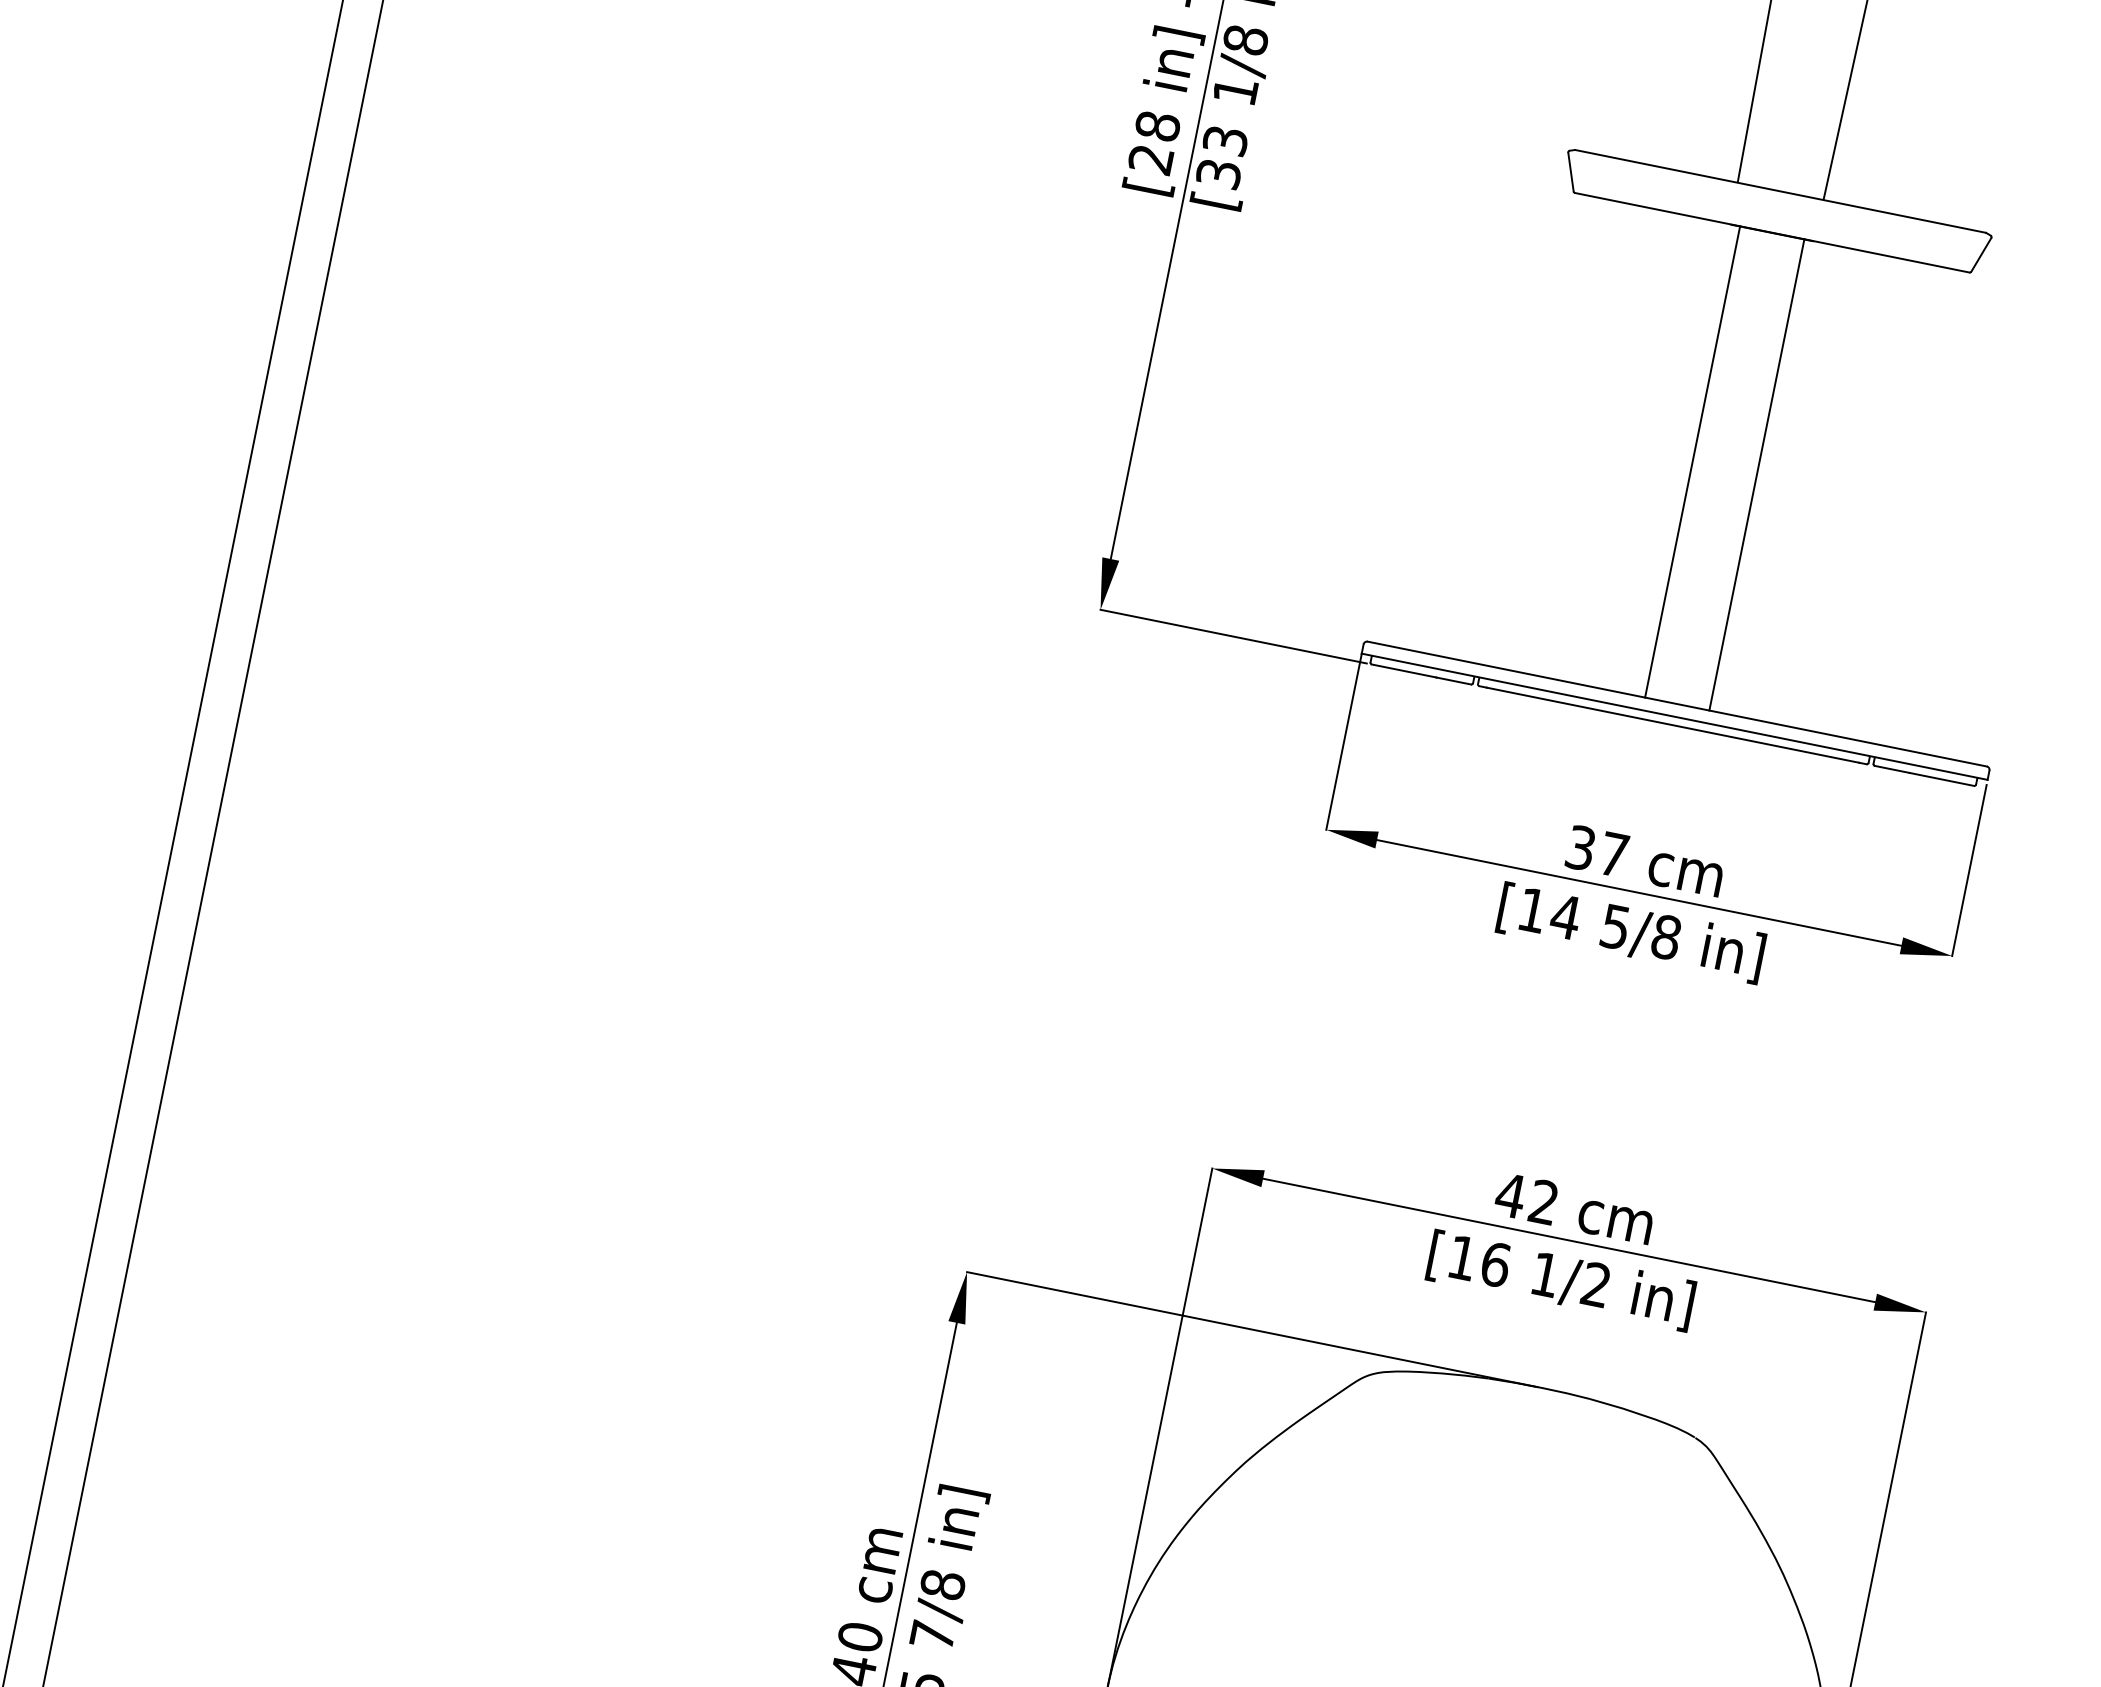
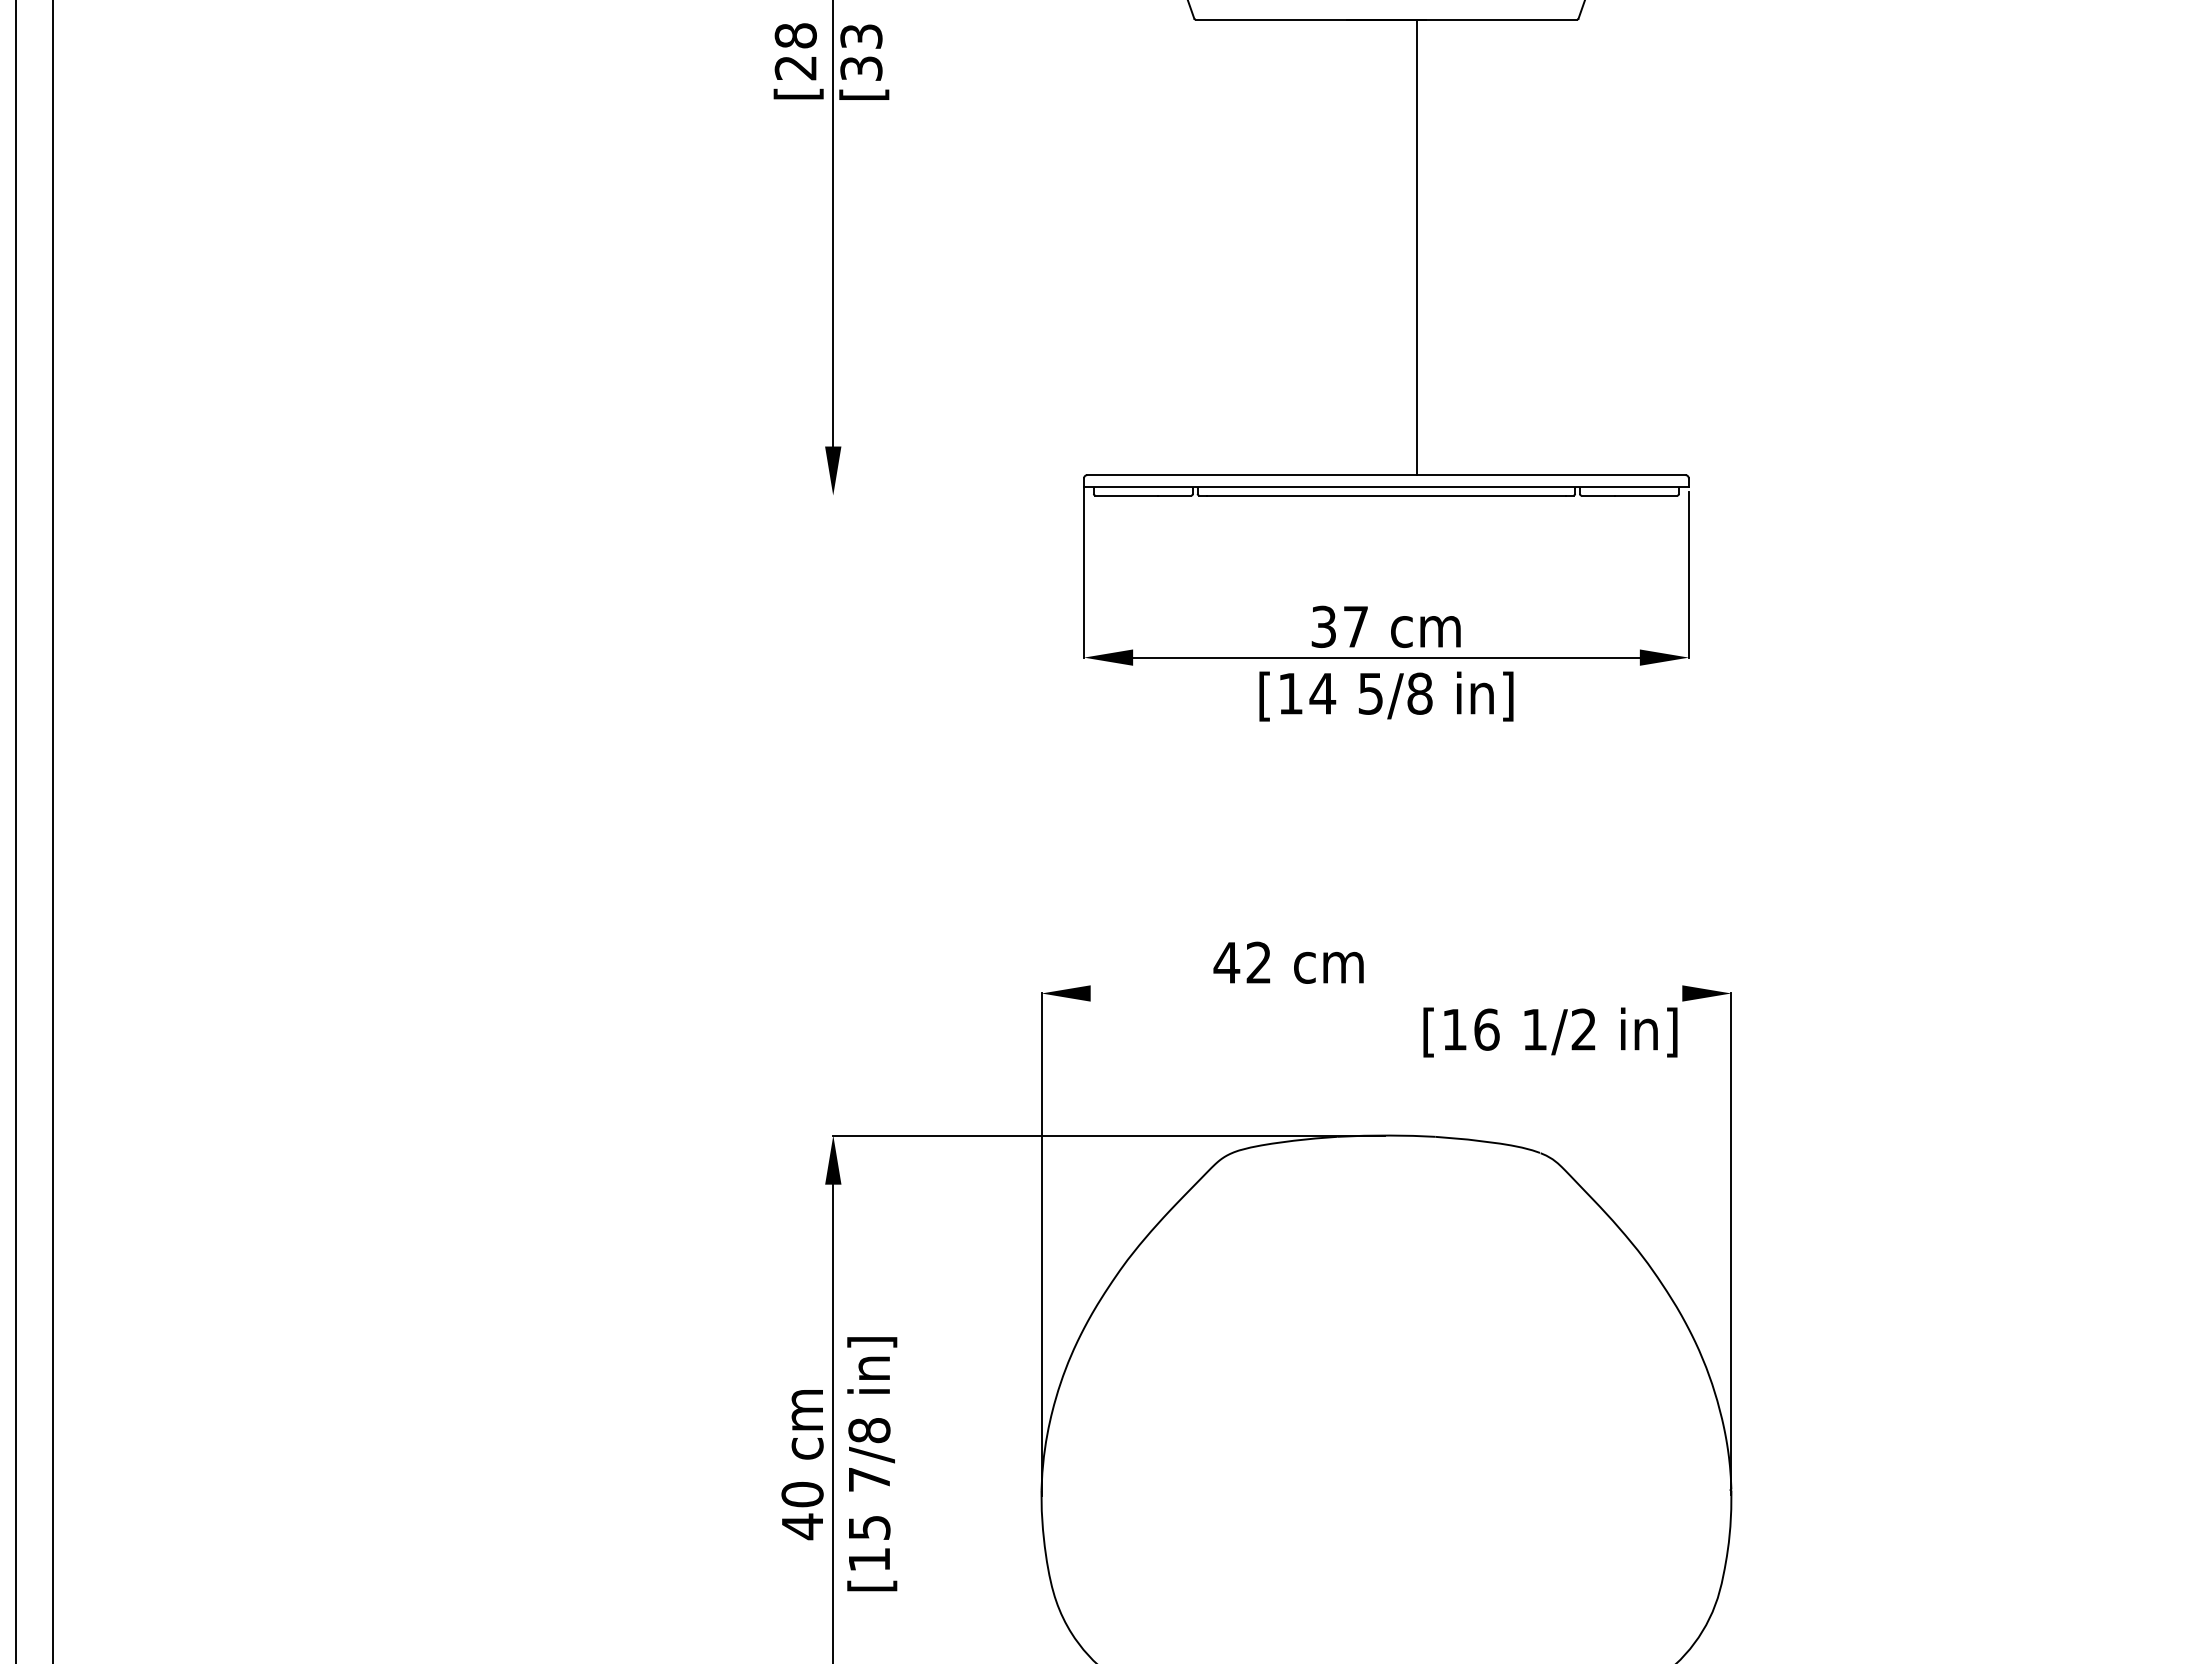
line: (1692, 462) -> (1355, 247), removed
line: (1233, 636) -> (961, 495), removed
text: (1574, 1208) -> (1288, 962), moved
line: (1569, 1240) -> (1386, 993), removed
text: (1561, 1280) -> (1550, 1032), moved

